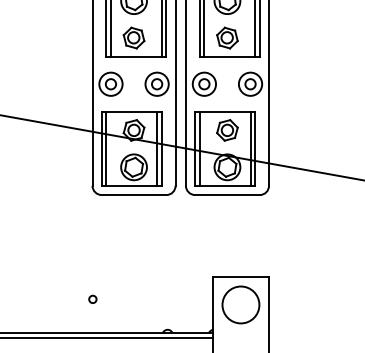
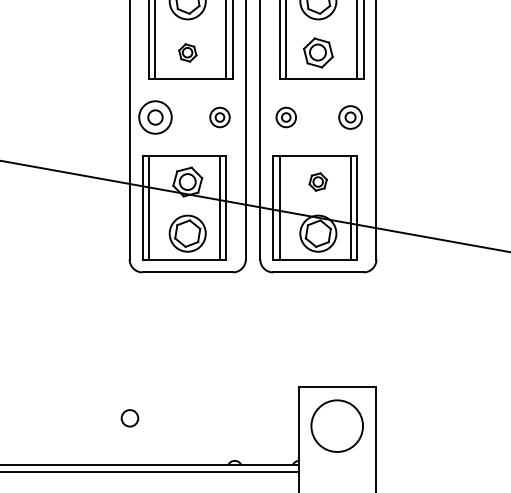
part: (133, 37) -> (187, 52), size x0.6
part: (156, 84) -> (219, 117), size x0.6
part: (204, 84) -> (286, 117), size x0.6
part: (250, 84) -> (350, 117), size x0.7
part: (226, 130) -> (317, 181), size x0.6
circle: (93, 299) -> (130, 418), size x1.6

